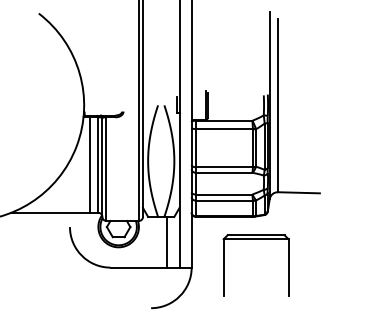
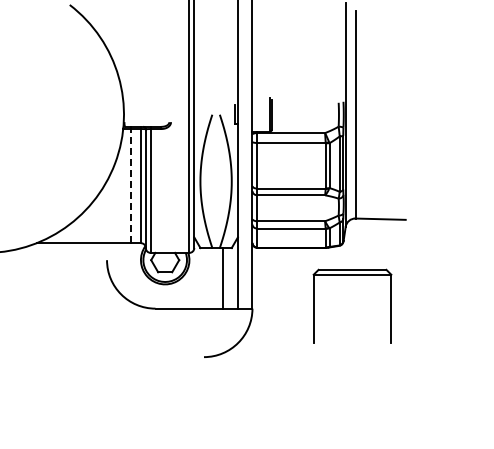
line: (90, 164) -> (131, 185), solid -> dashed
part: (256, 239) -> (352, 275), moved

